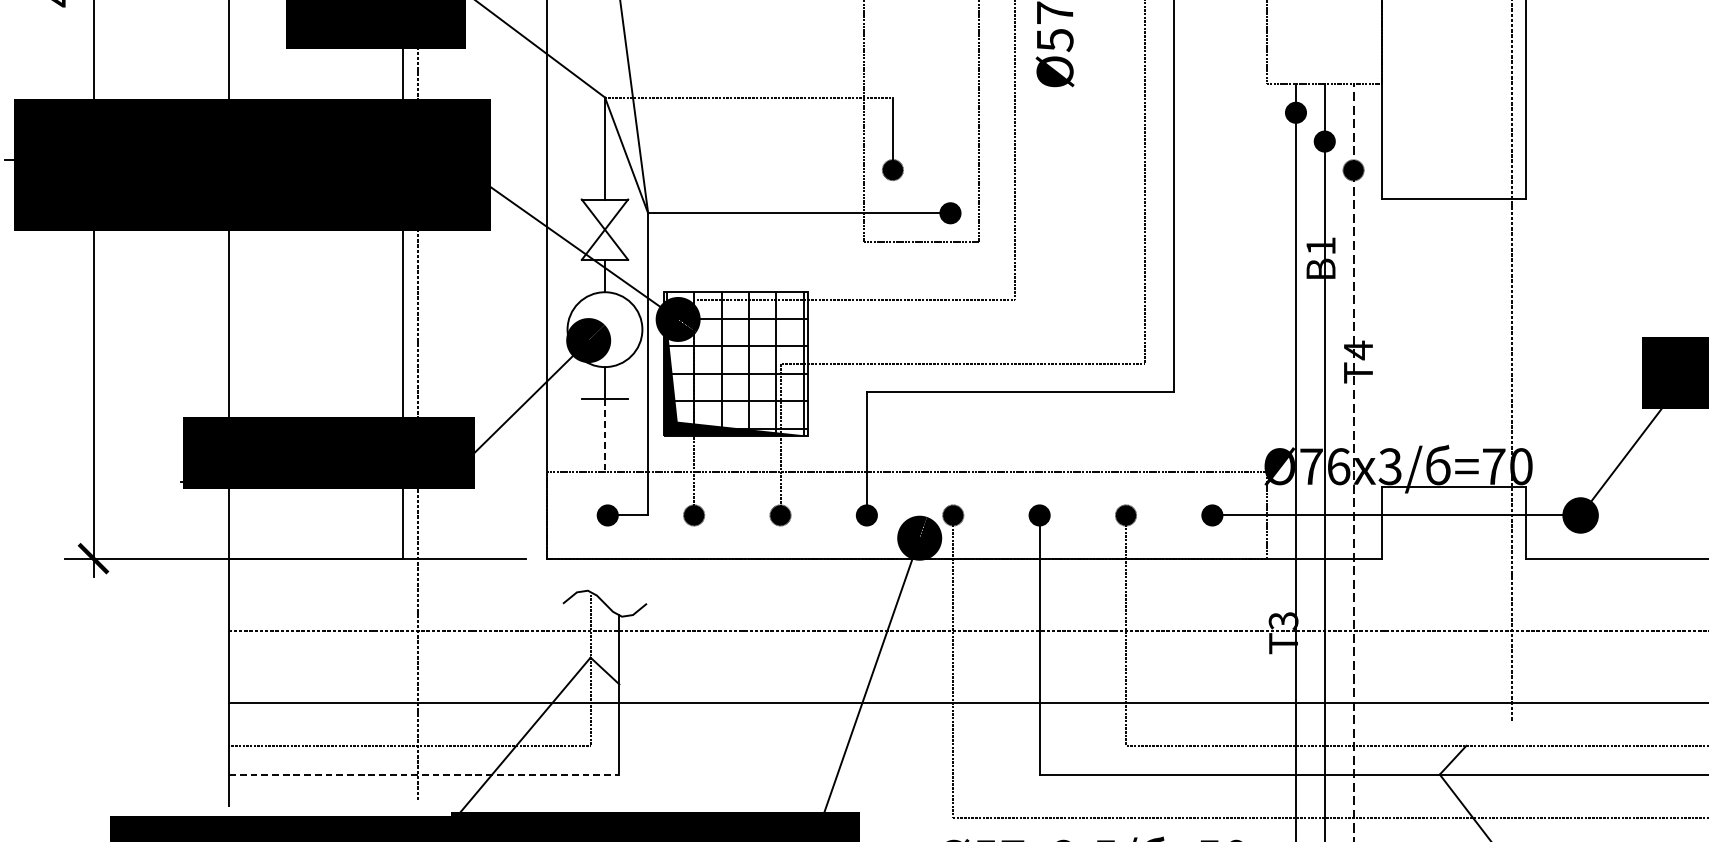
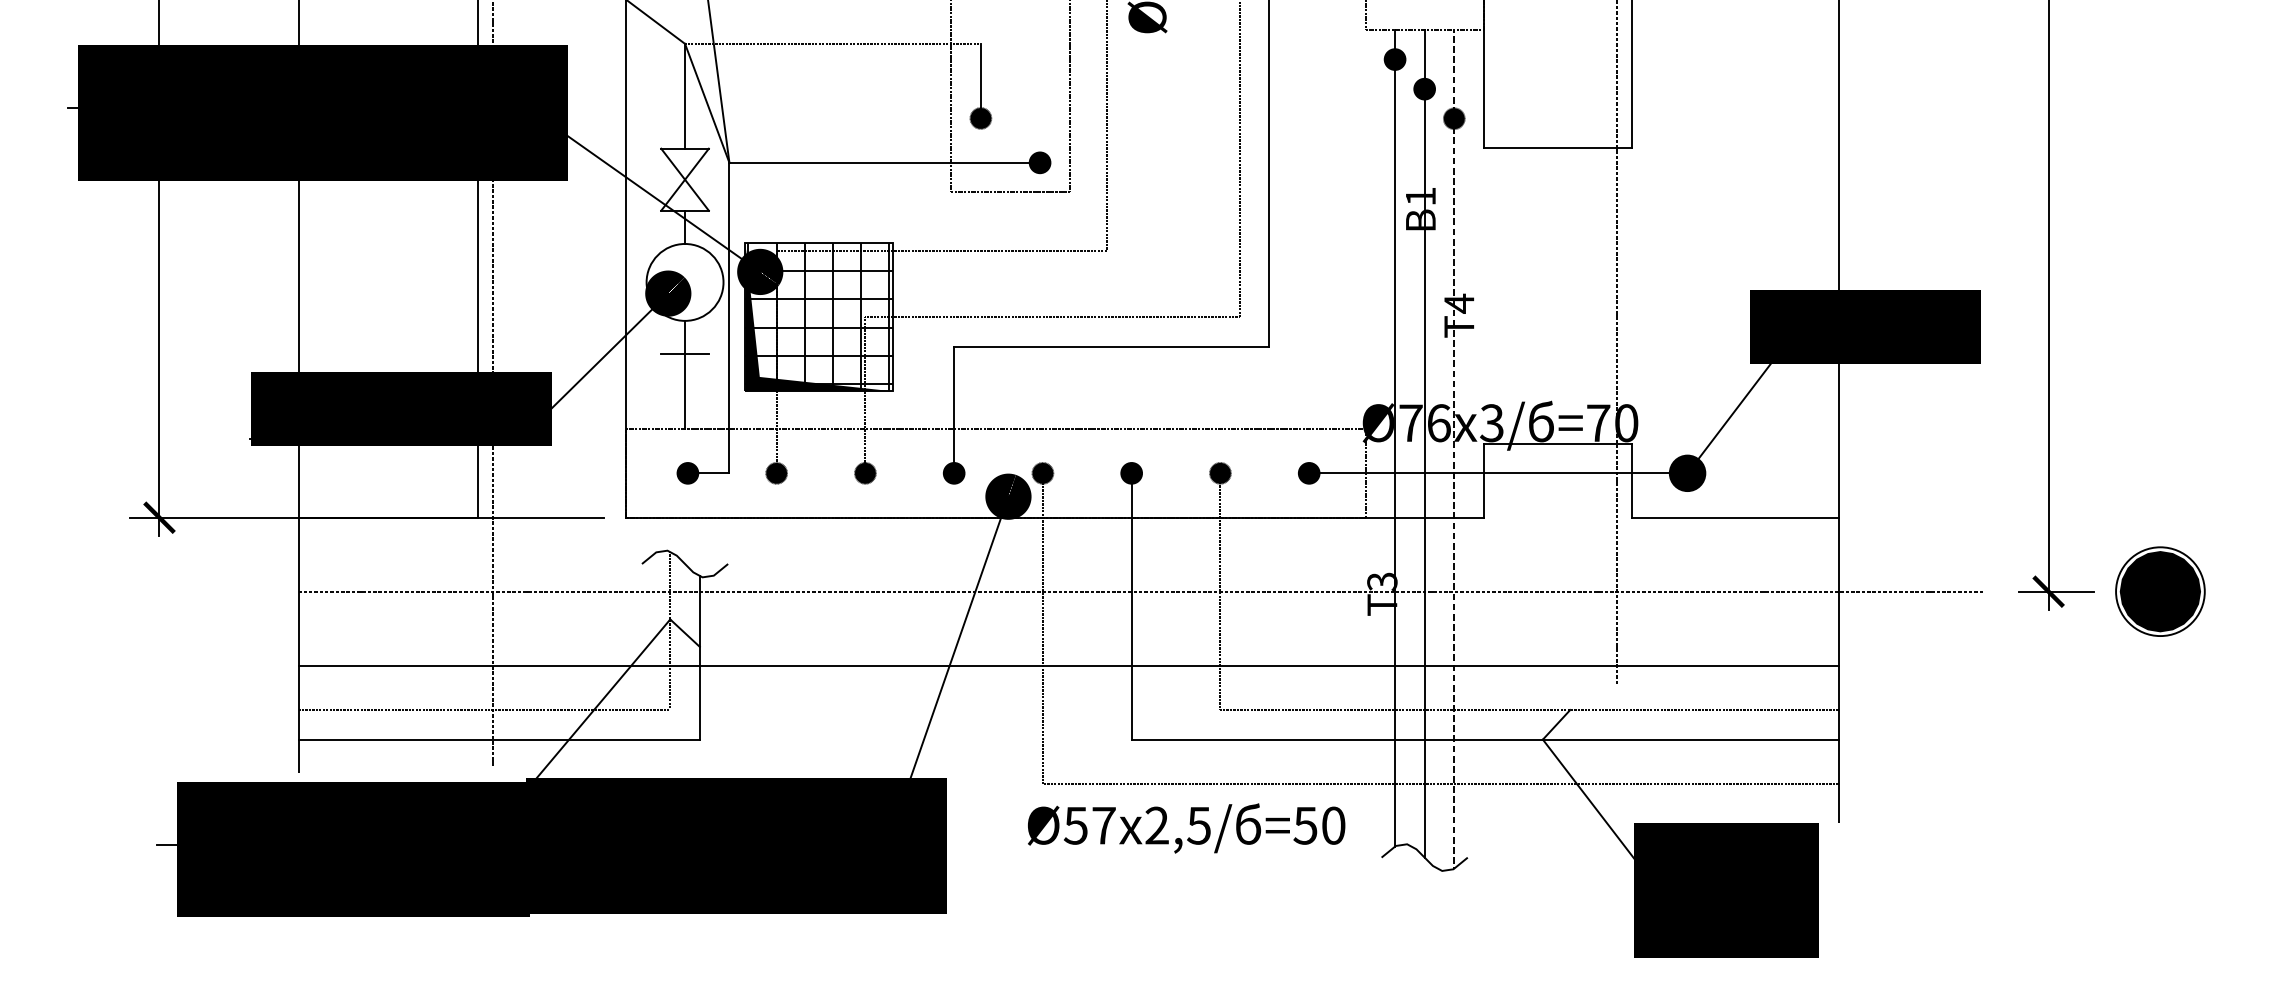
line: (605, 436) -> (685, 392), dashed -> solid
line: (424, 774) -> (499, 739), dashed -> solid

